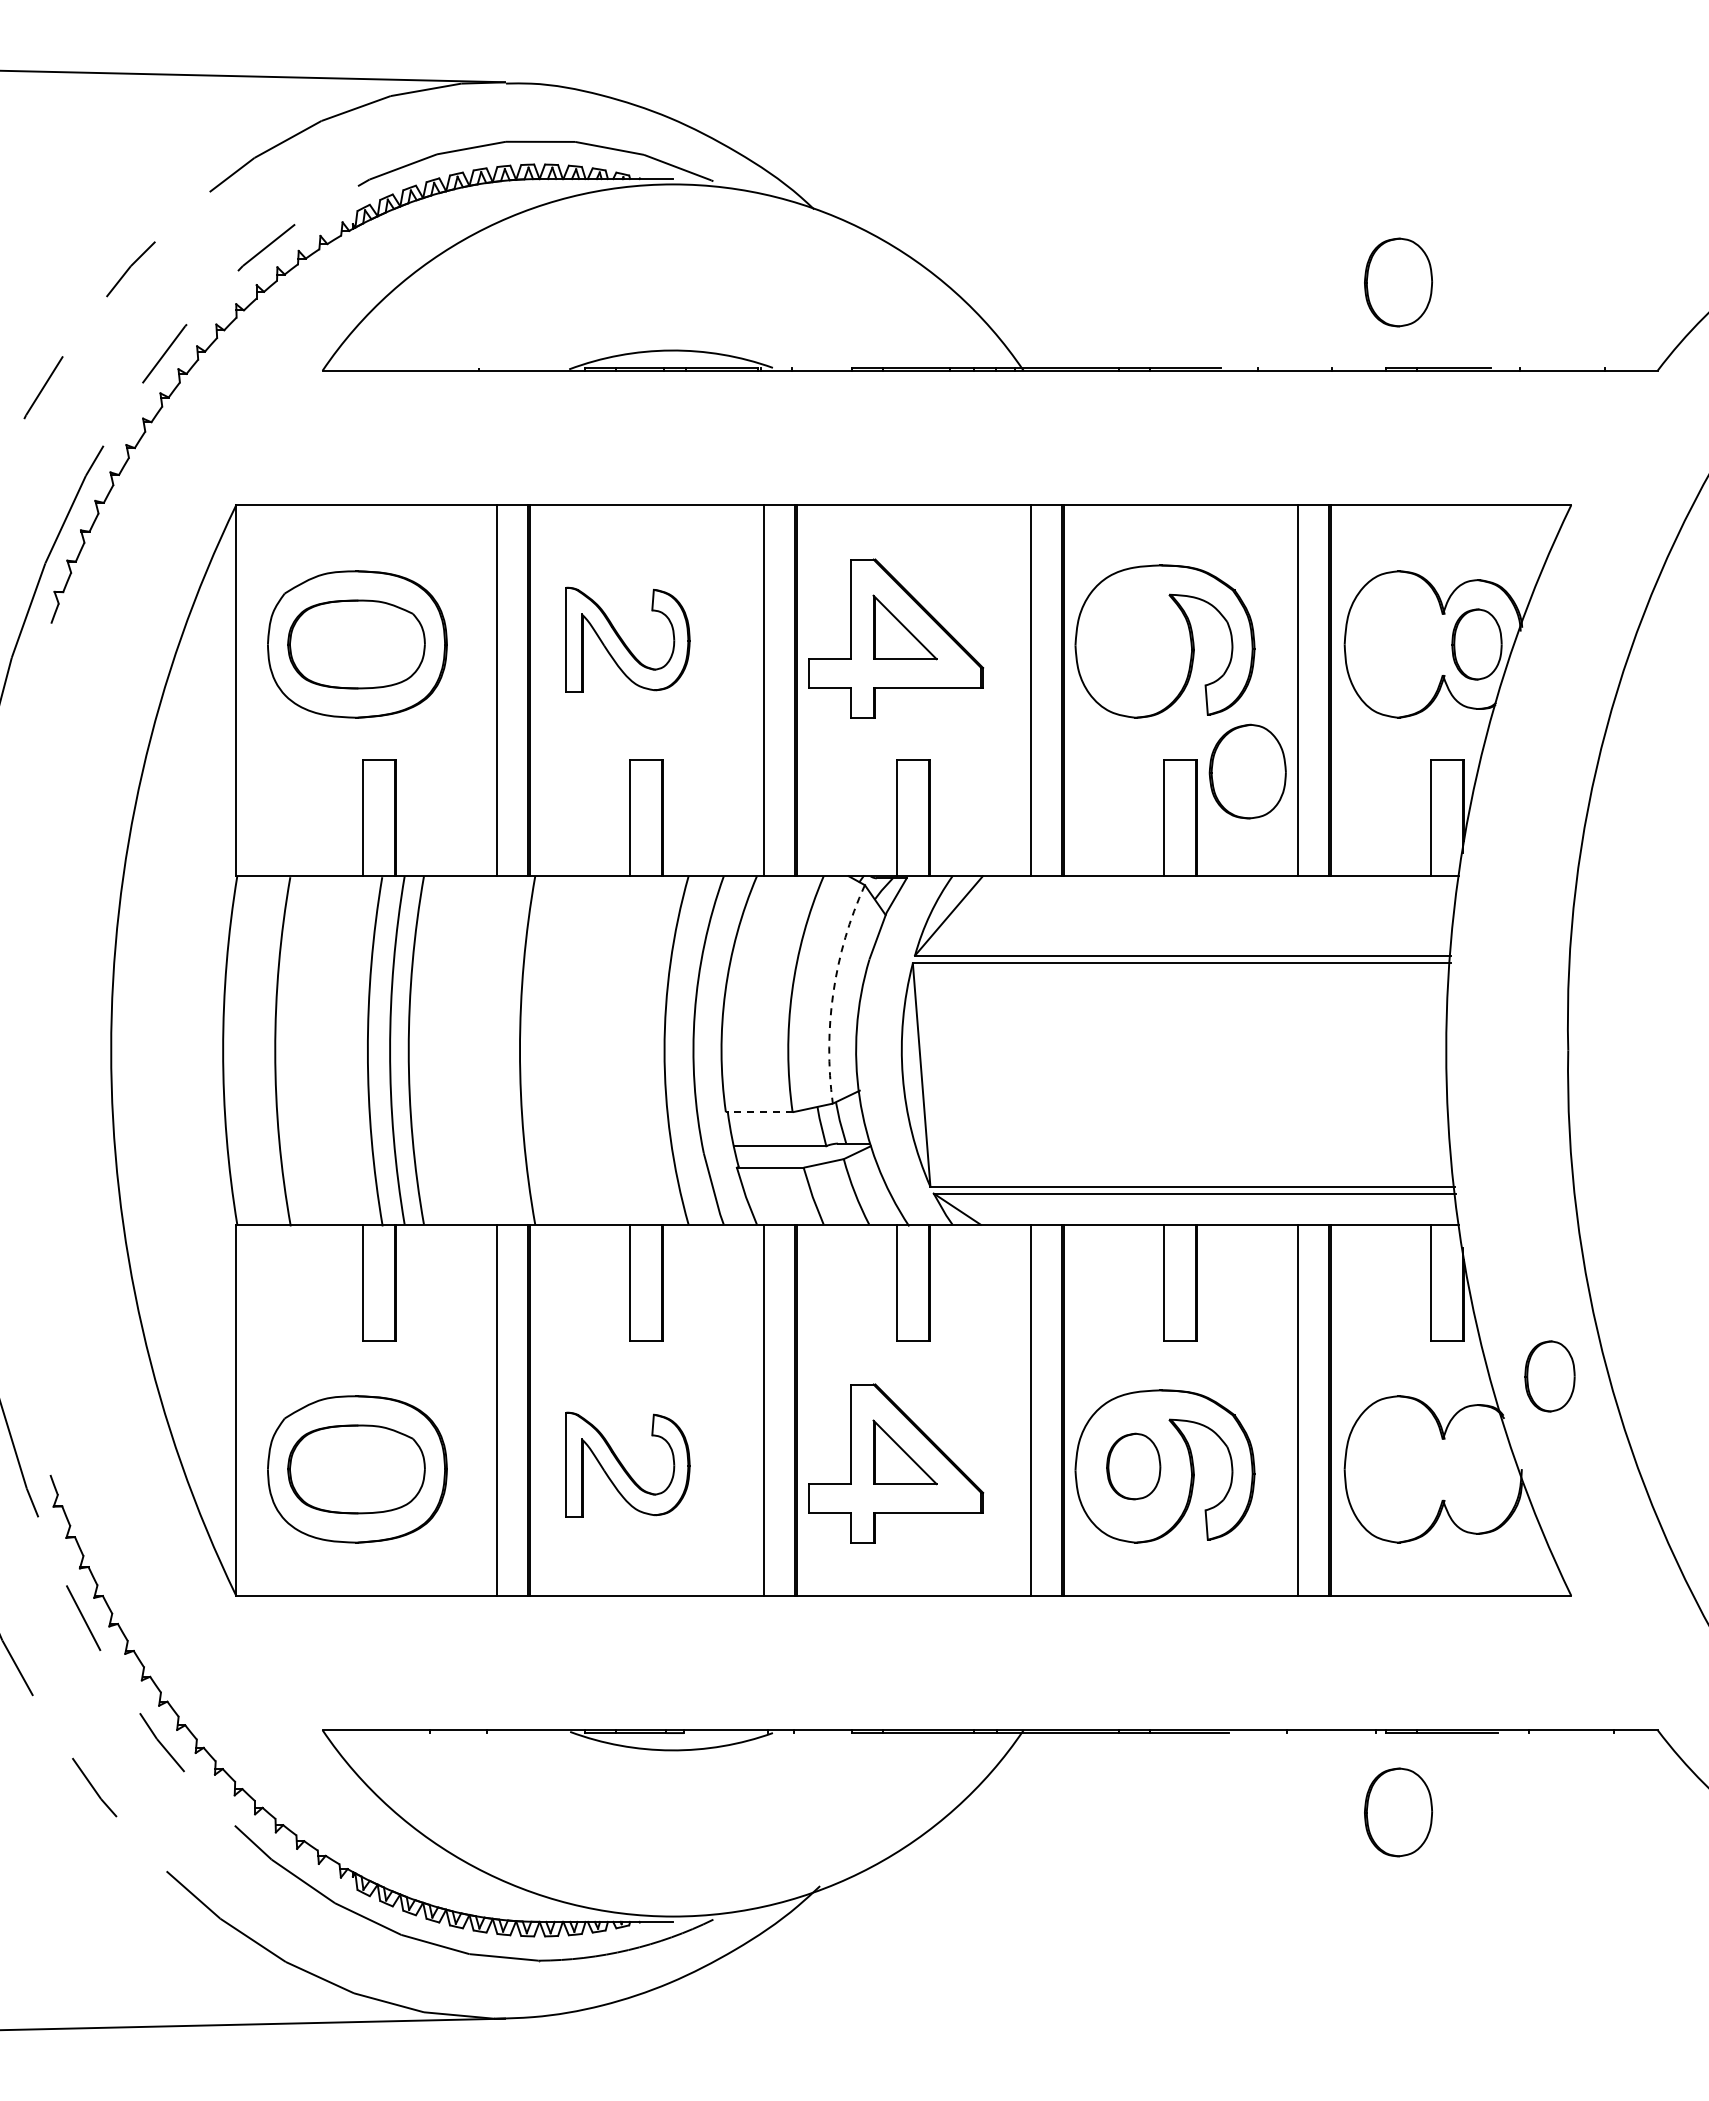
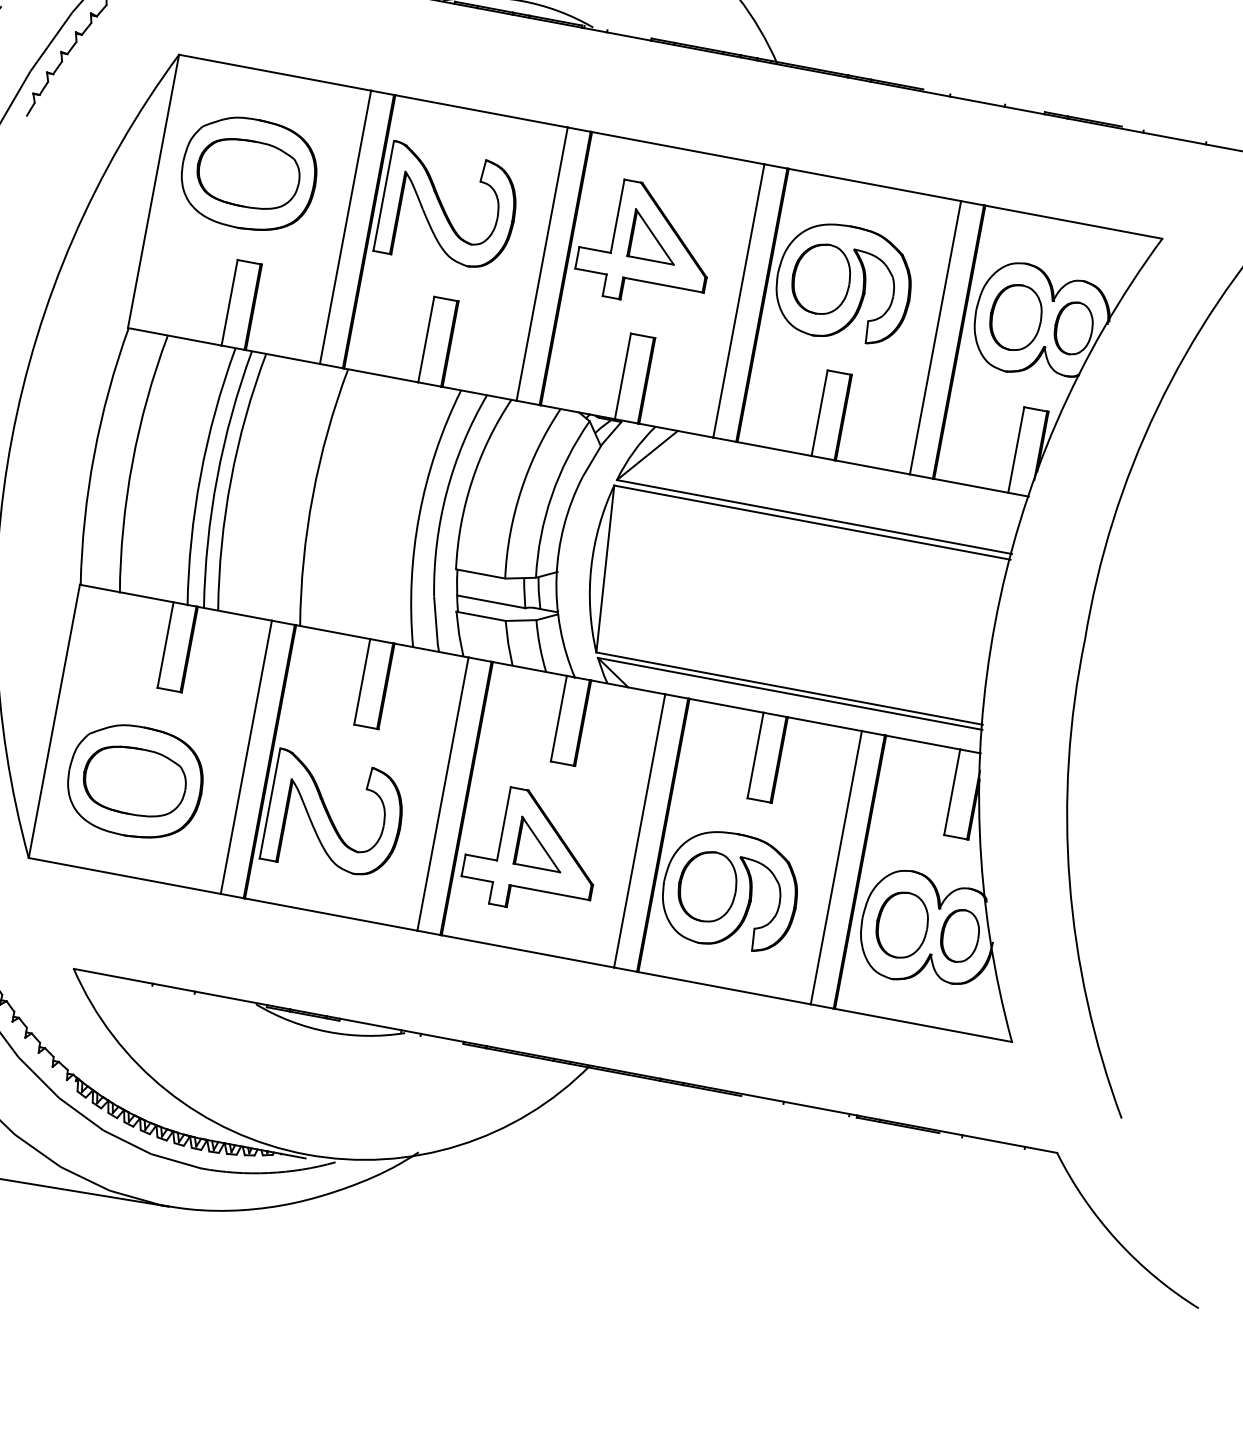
part: (1398, 282) -> (1015, 317), moved
part: (627, 639) -> (448, 207), size x1.43
part: (1247, 771) -> (821, 278), moved
arc: (833, 992) -> (551, 496), dashed -> solid
line: (758, 1112) -> (480, 574), dashed -> solid
part: (1549, 1376) -> (959, 935), moved
part: (627, 1464) -> (335, 815), size x1.43
part: (1133, 1466) -> (707, 886), size x1.43
part: (1398, 1812) -> (902, 925), moved

